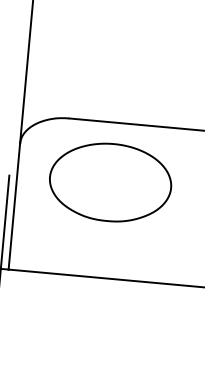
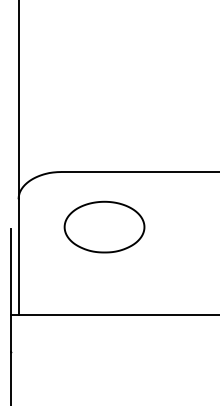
part: (110, 181) -> (104, 226), size x0.71

